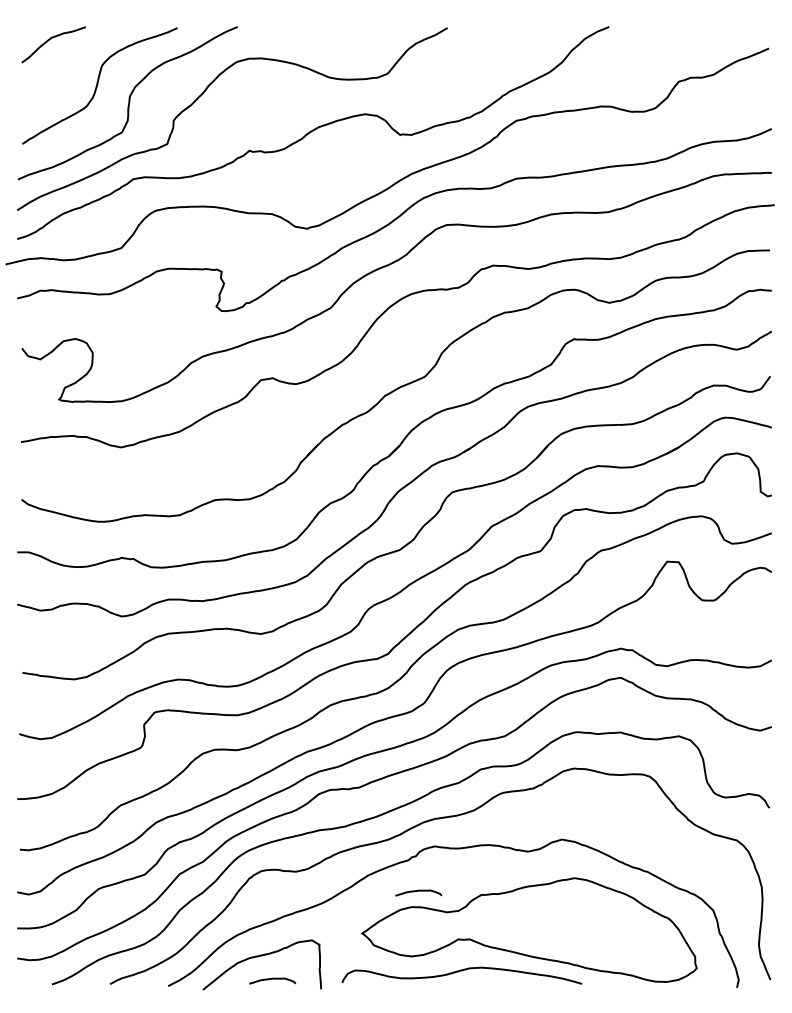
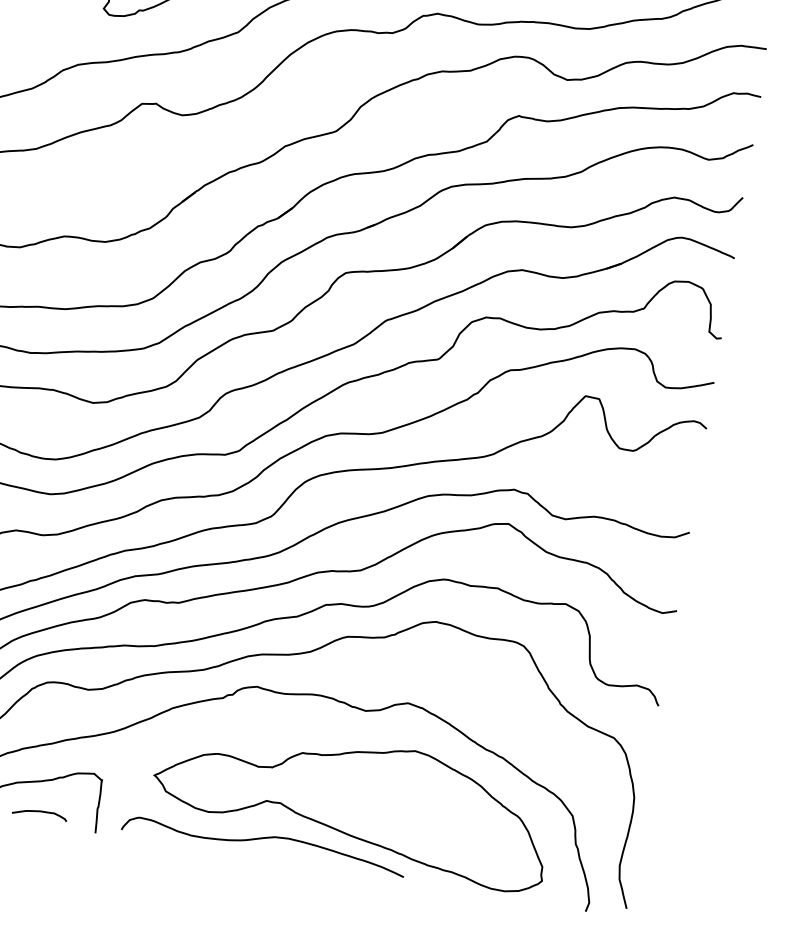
curve: (418, 891) -> (228, 736), removed

